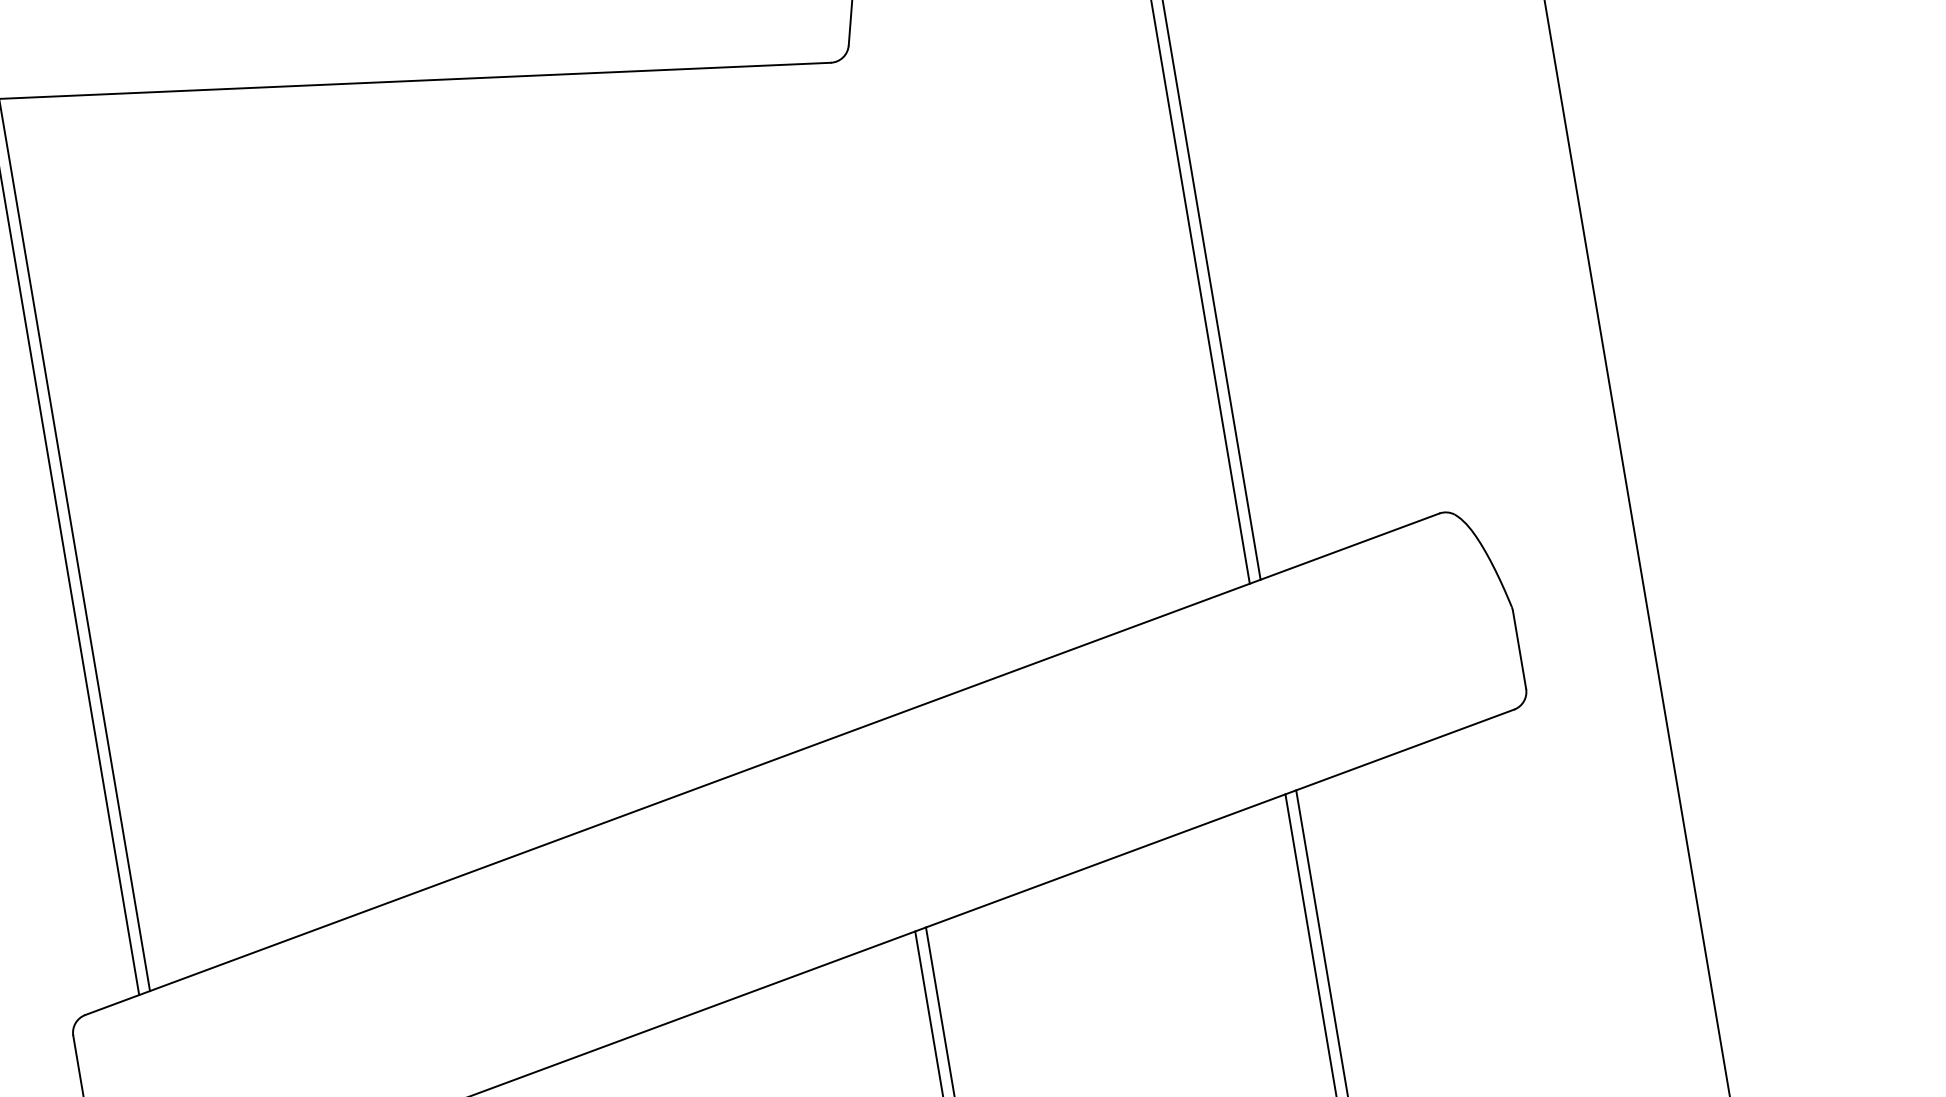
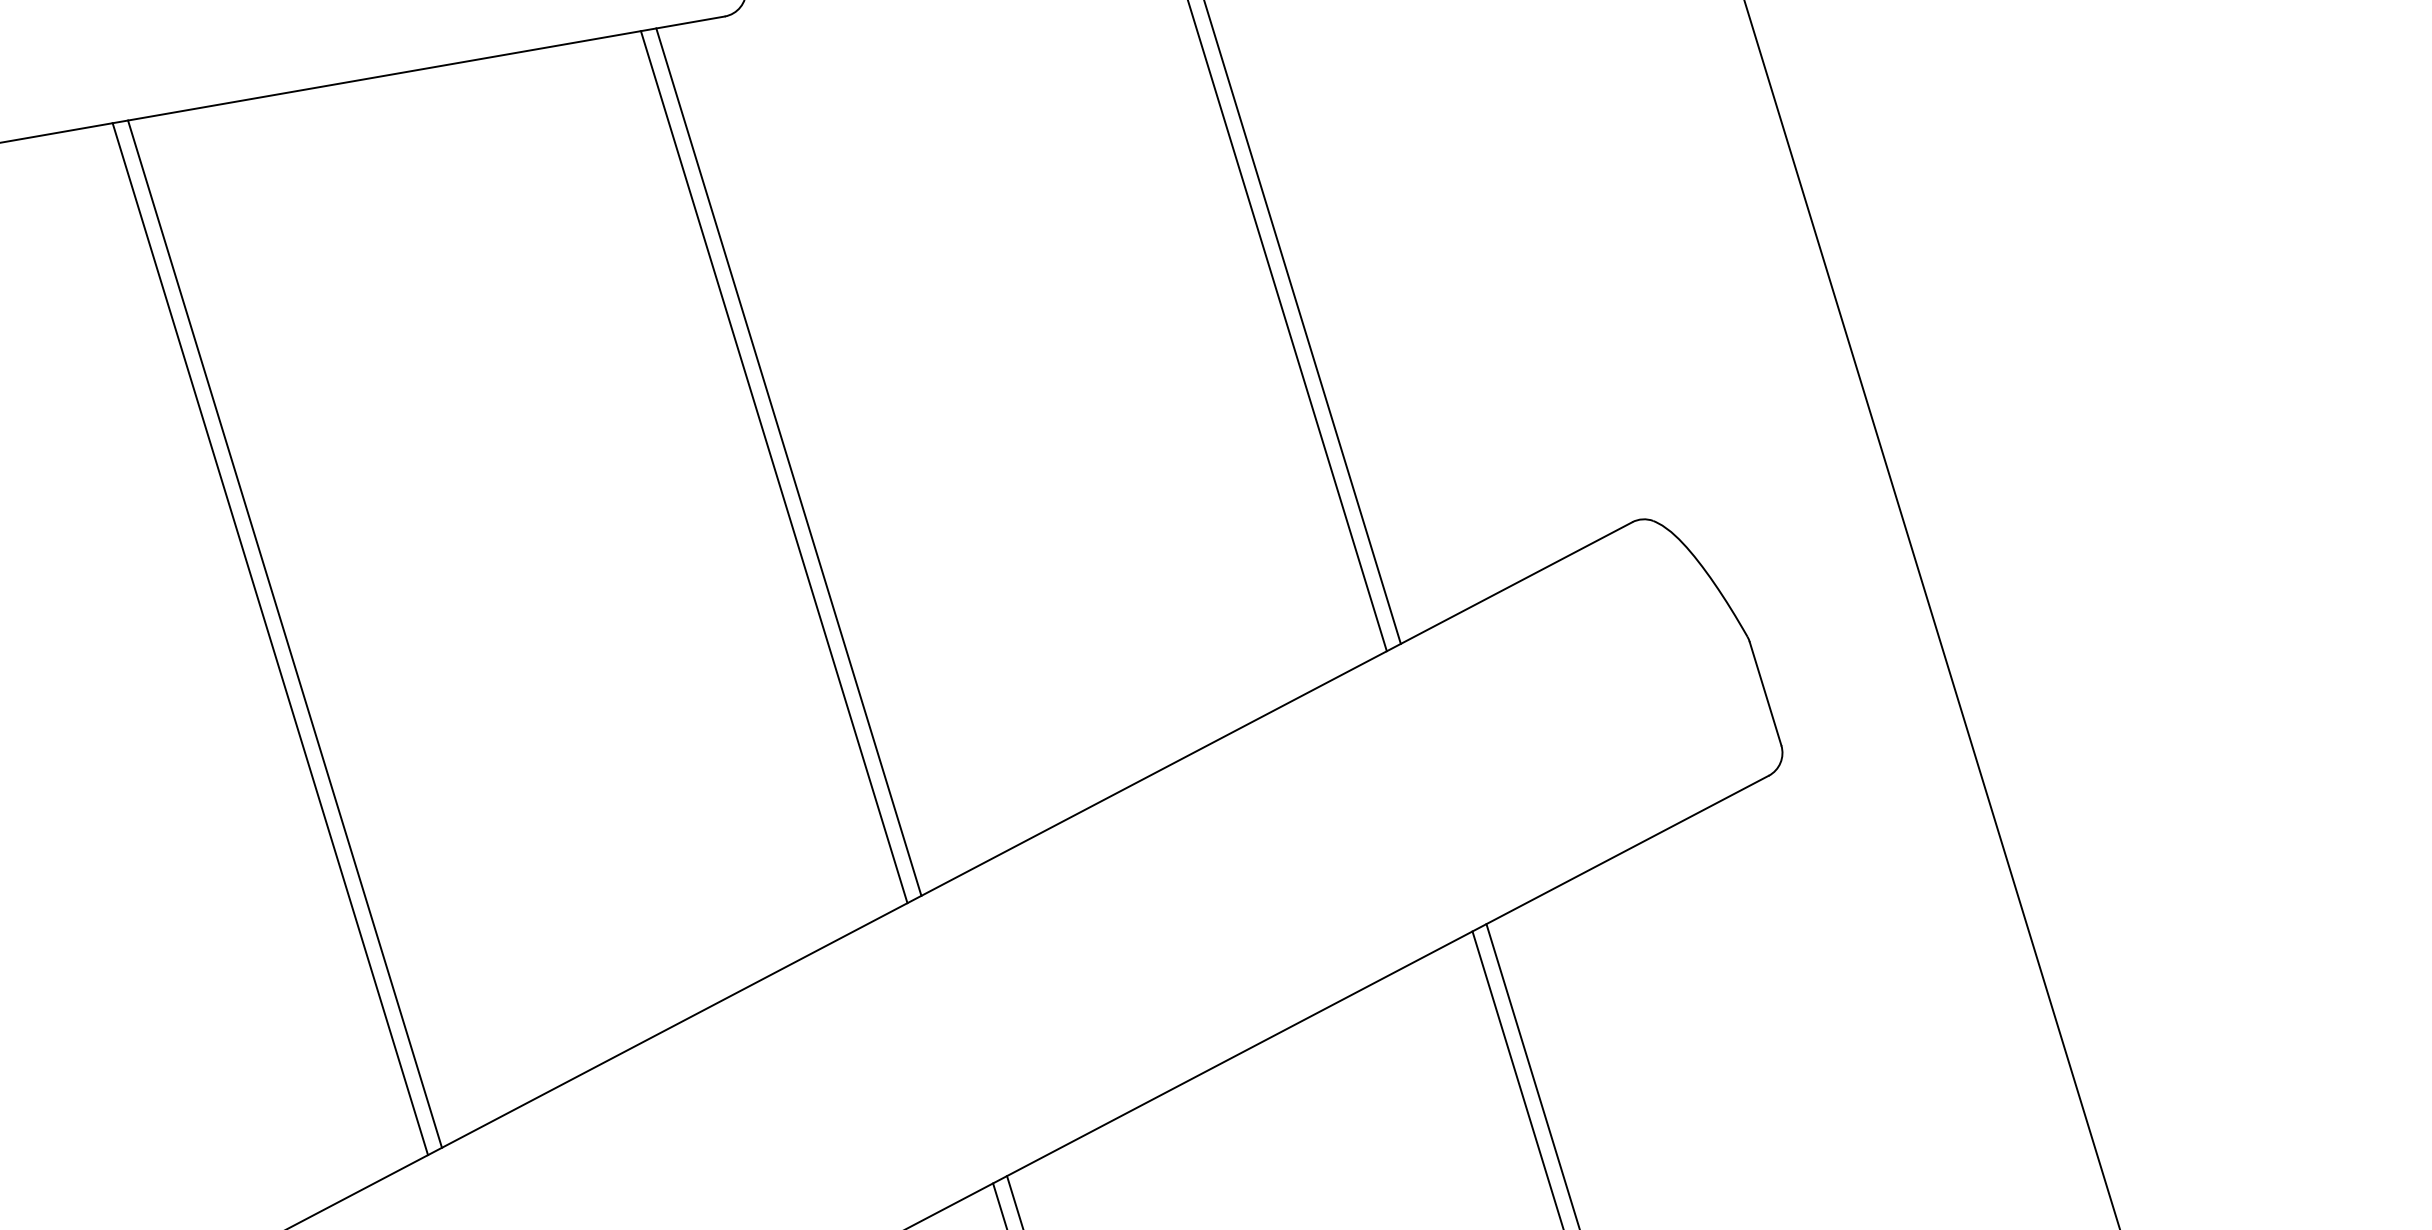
line: (835, 390) -> (789, 461), added
line: (823, 392) -> (773, 466), added
line: (454, 467) -> (284, 633), added
line: (443, 469) -> (269, 638), added

